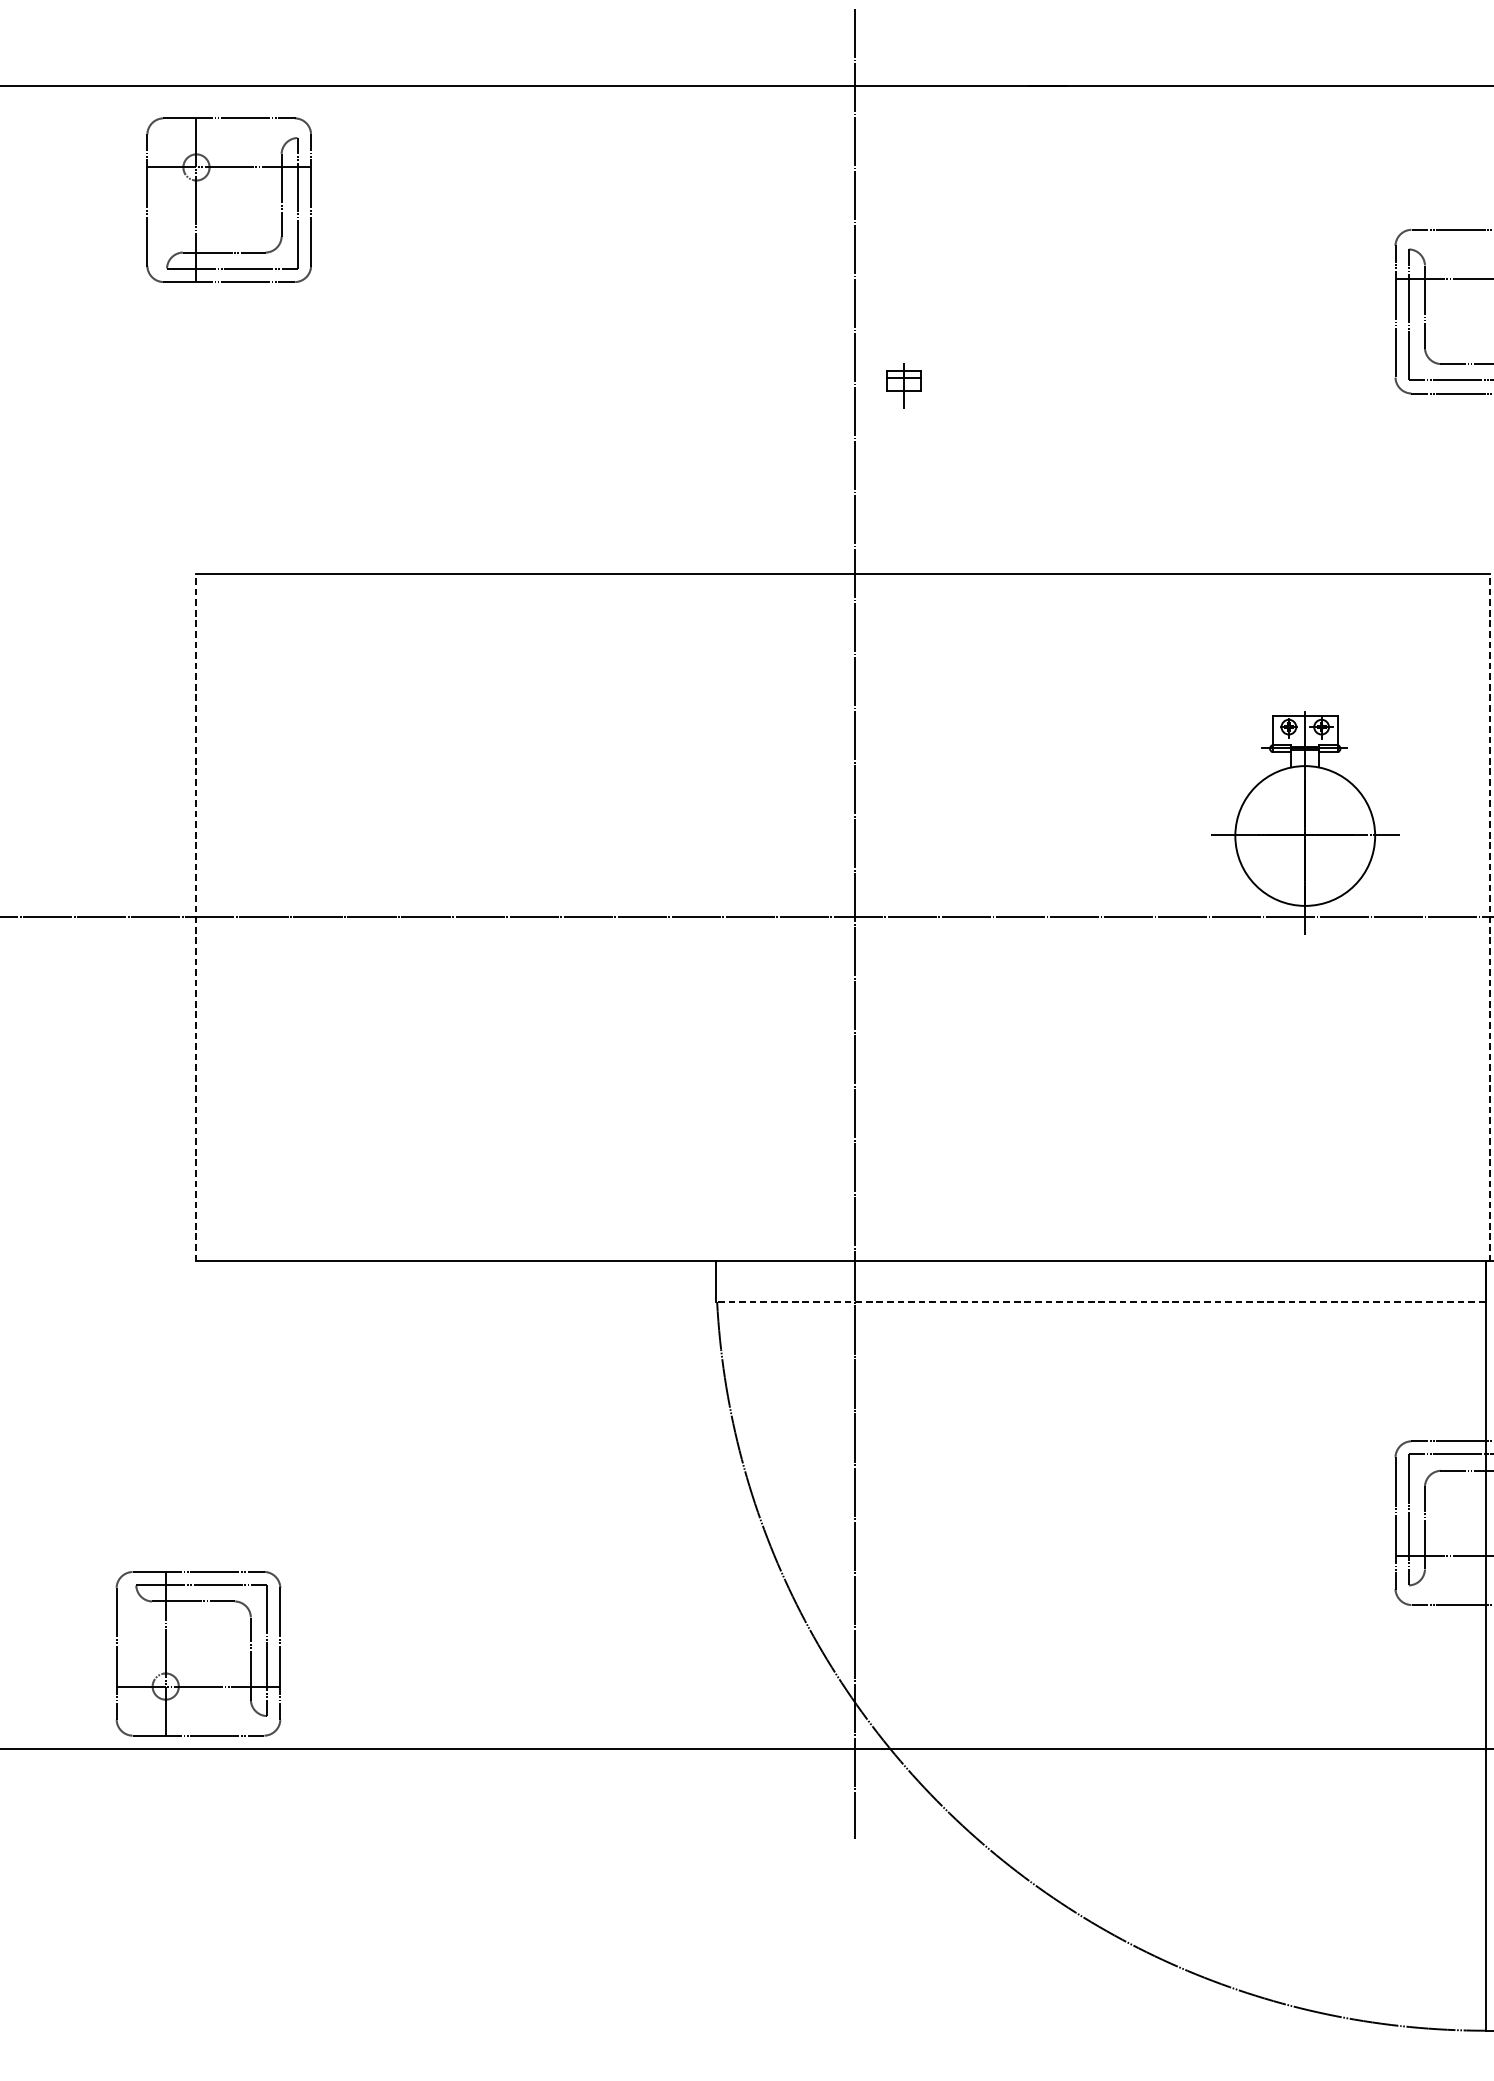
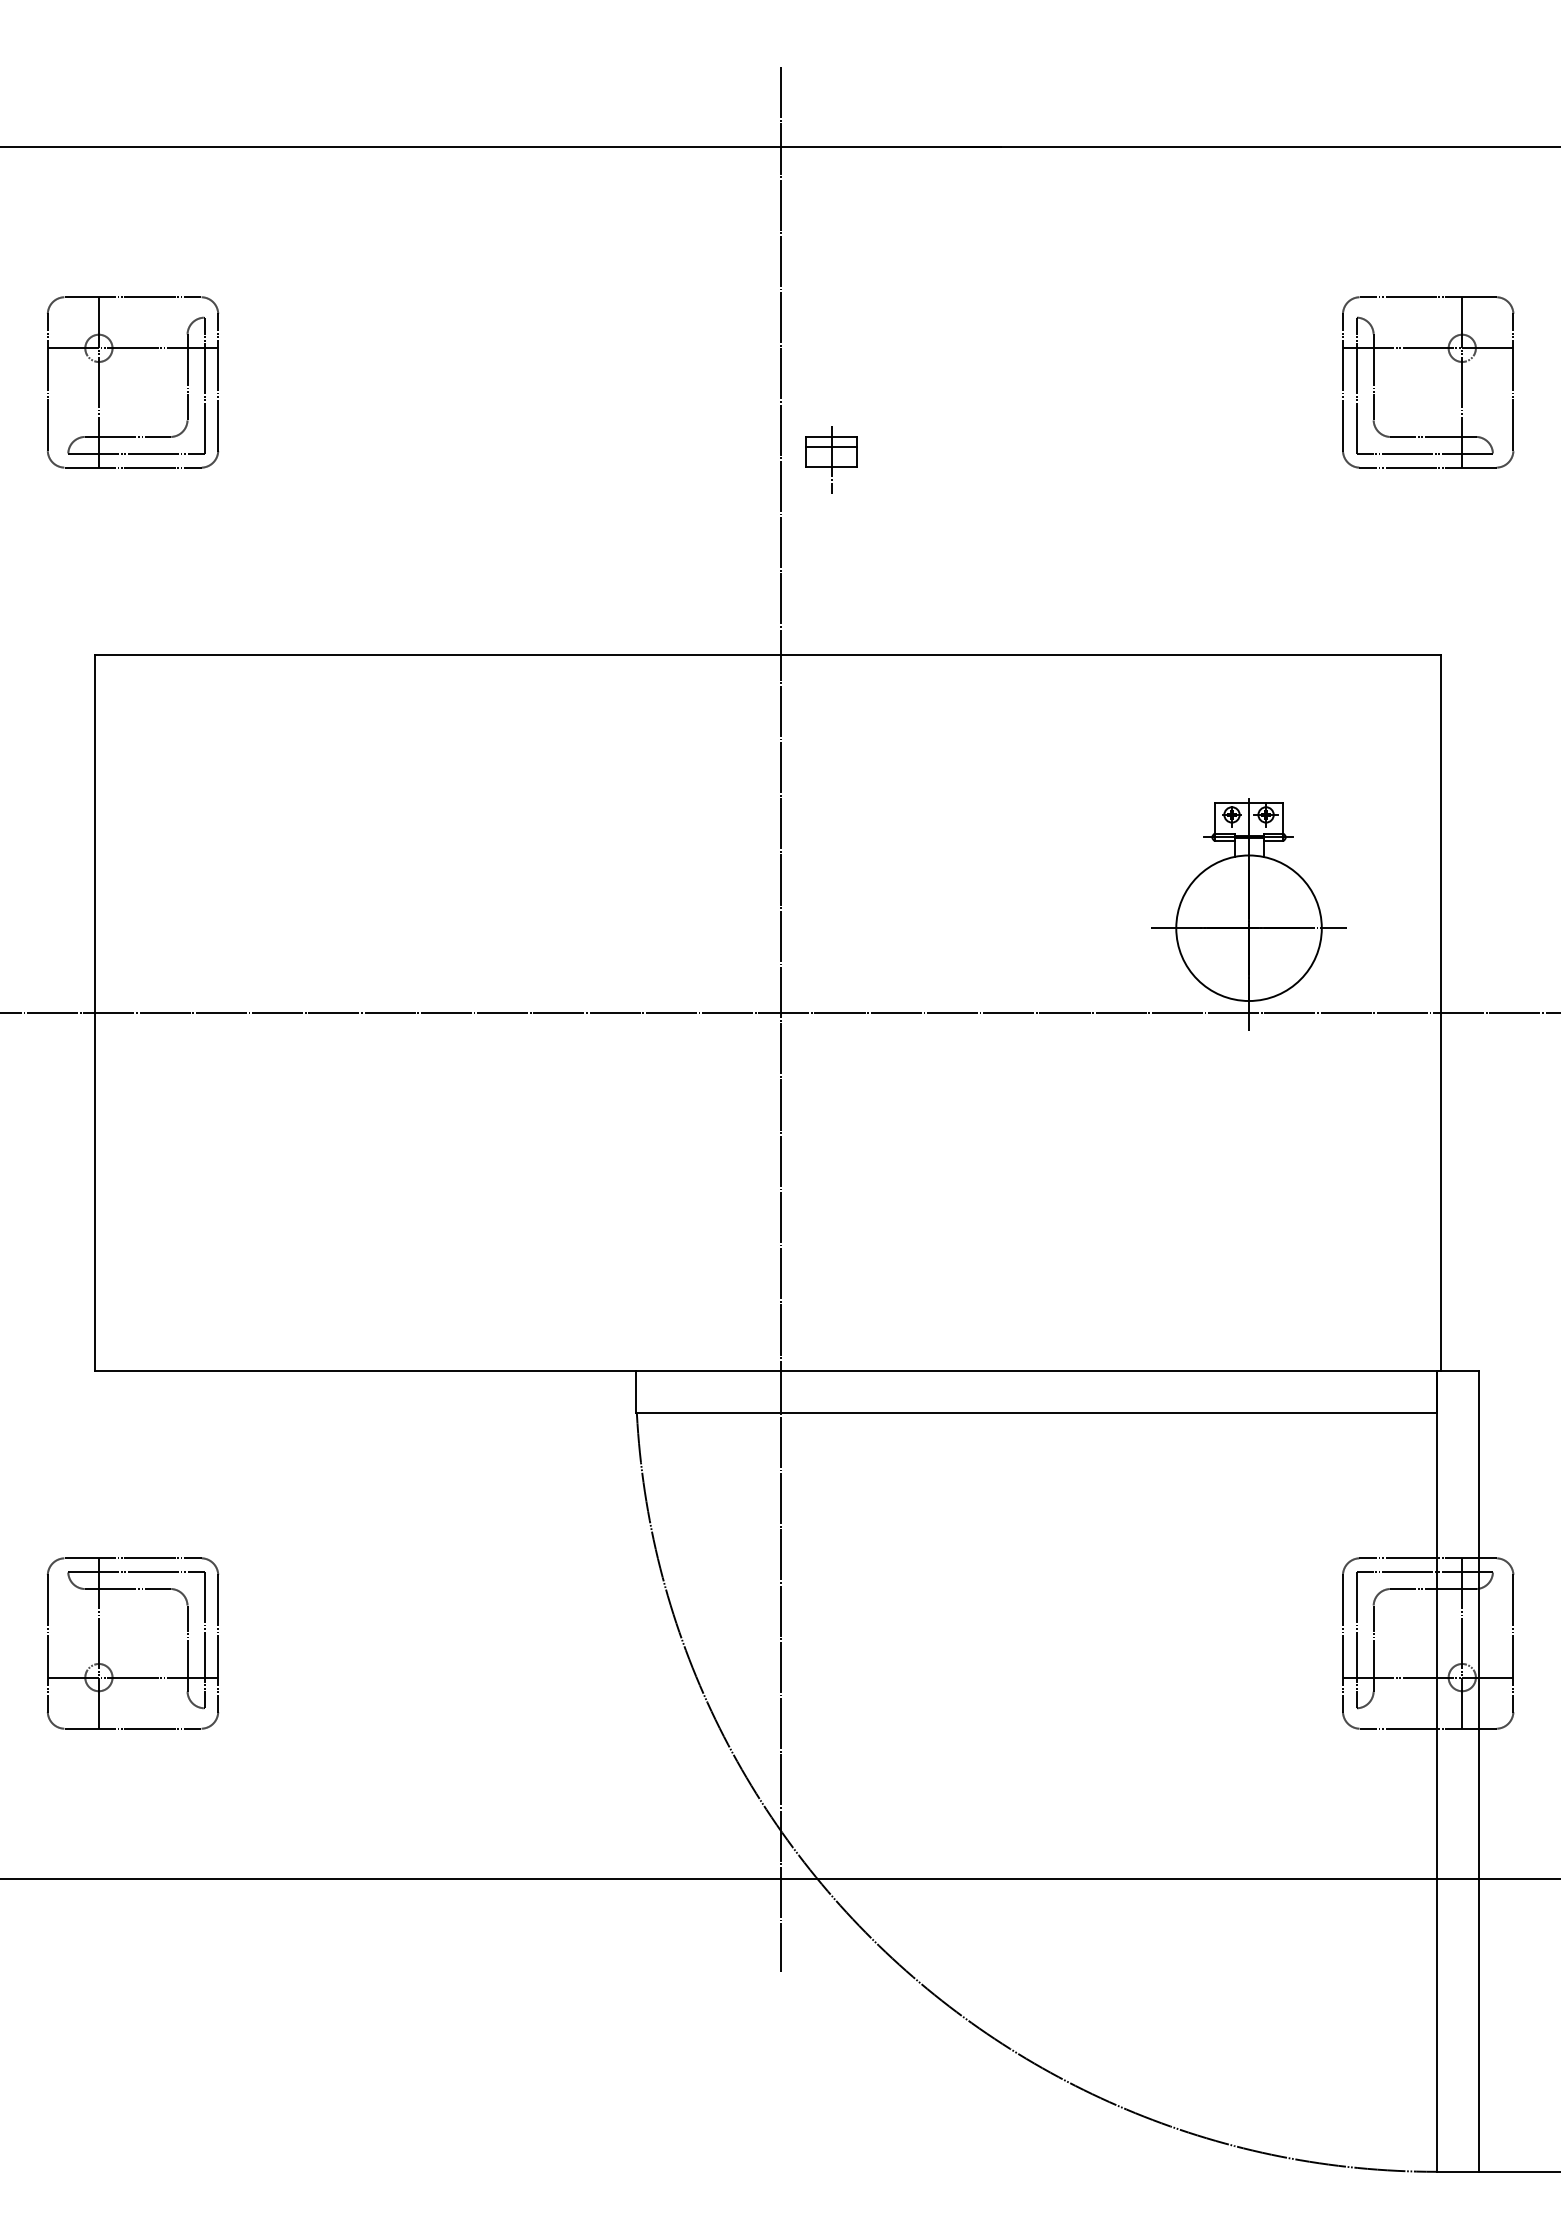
part: (197, 200) -> (99, 382), moved
part: (904, 385) -> (831, 459), size x1.43
line: (196, 916) -> (94, 1012), dashed -> solid
line: (1489, 916) -> (1440, 1012), dashed -> solid
line: (1100, 1302) -> (1035, 1413), dashed -> solid
part: (166, 1653) -> (99, 1643), moved

